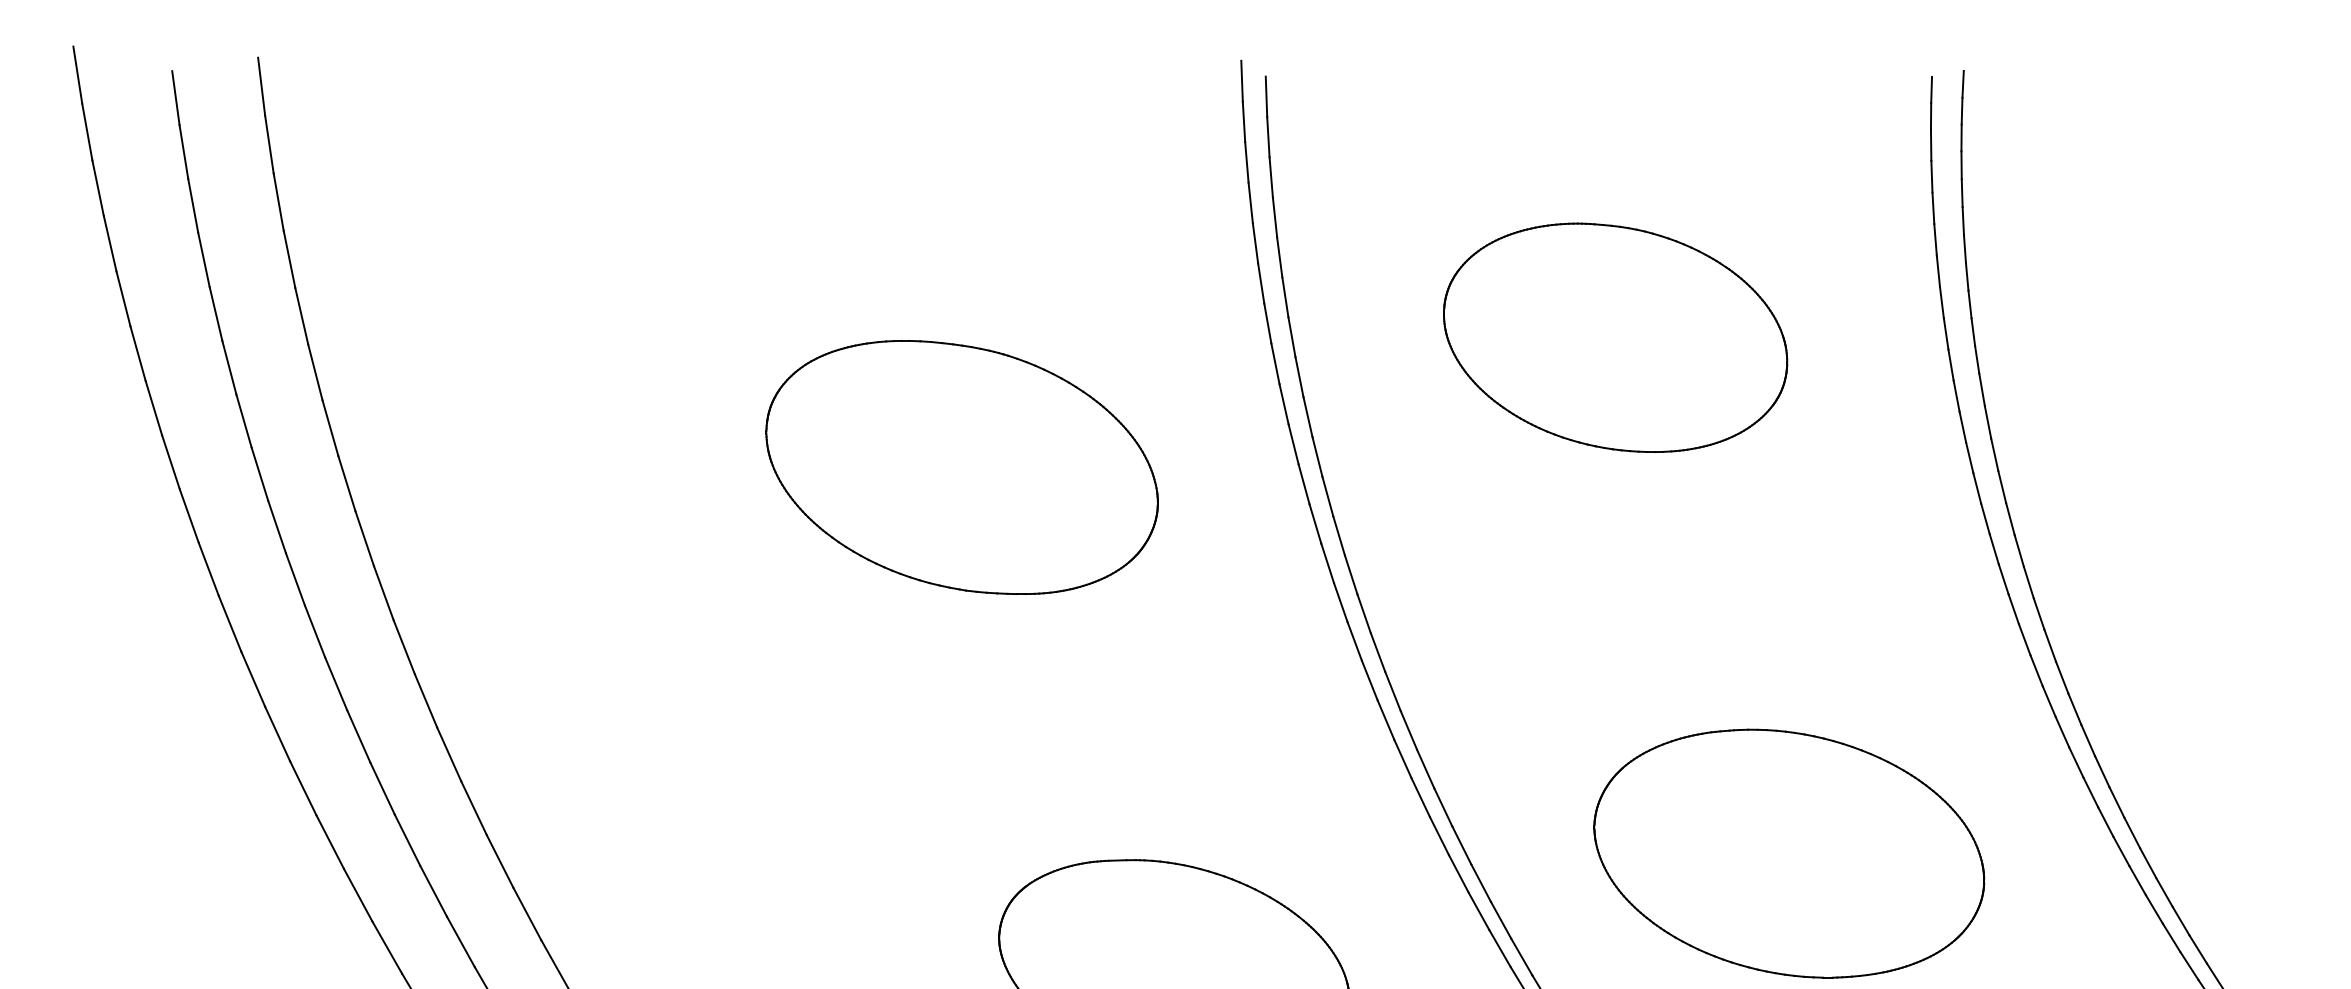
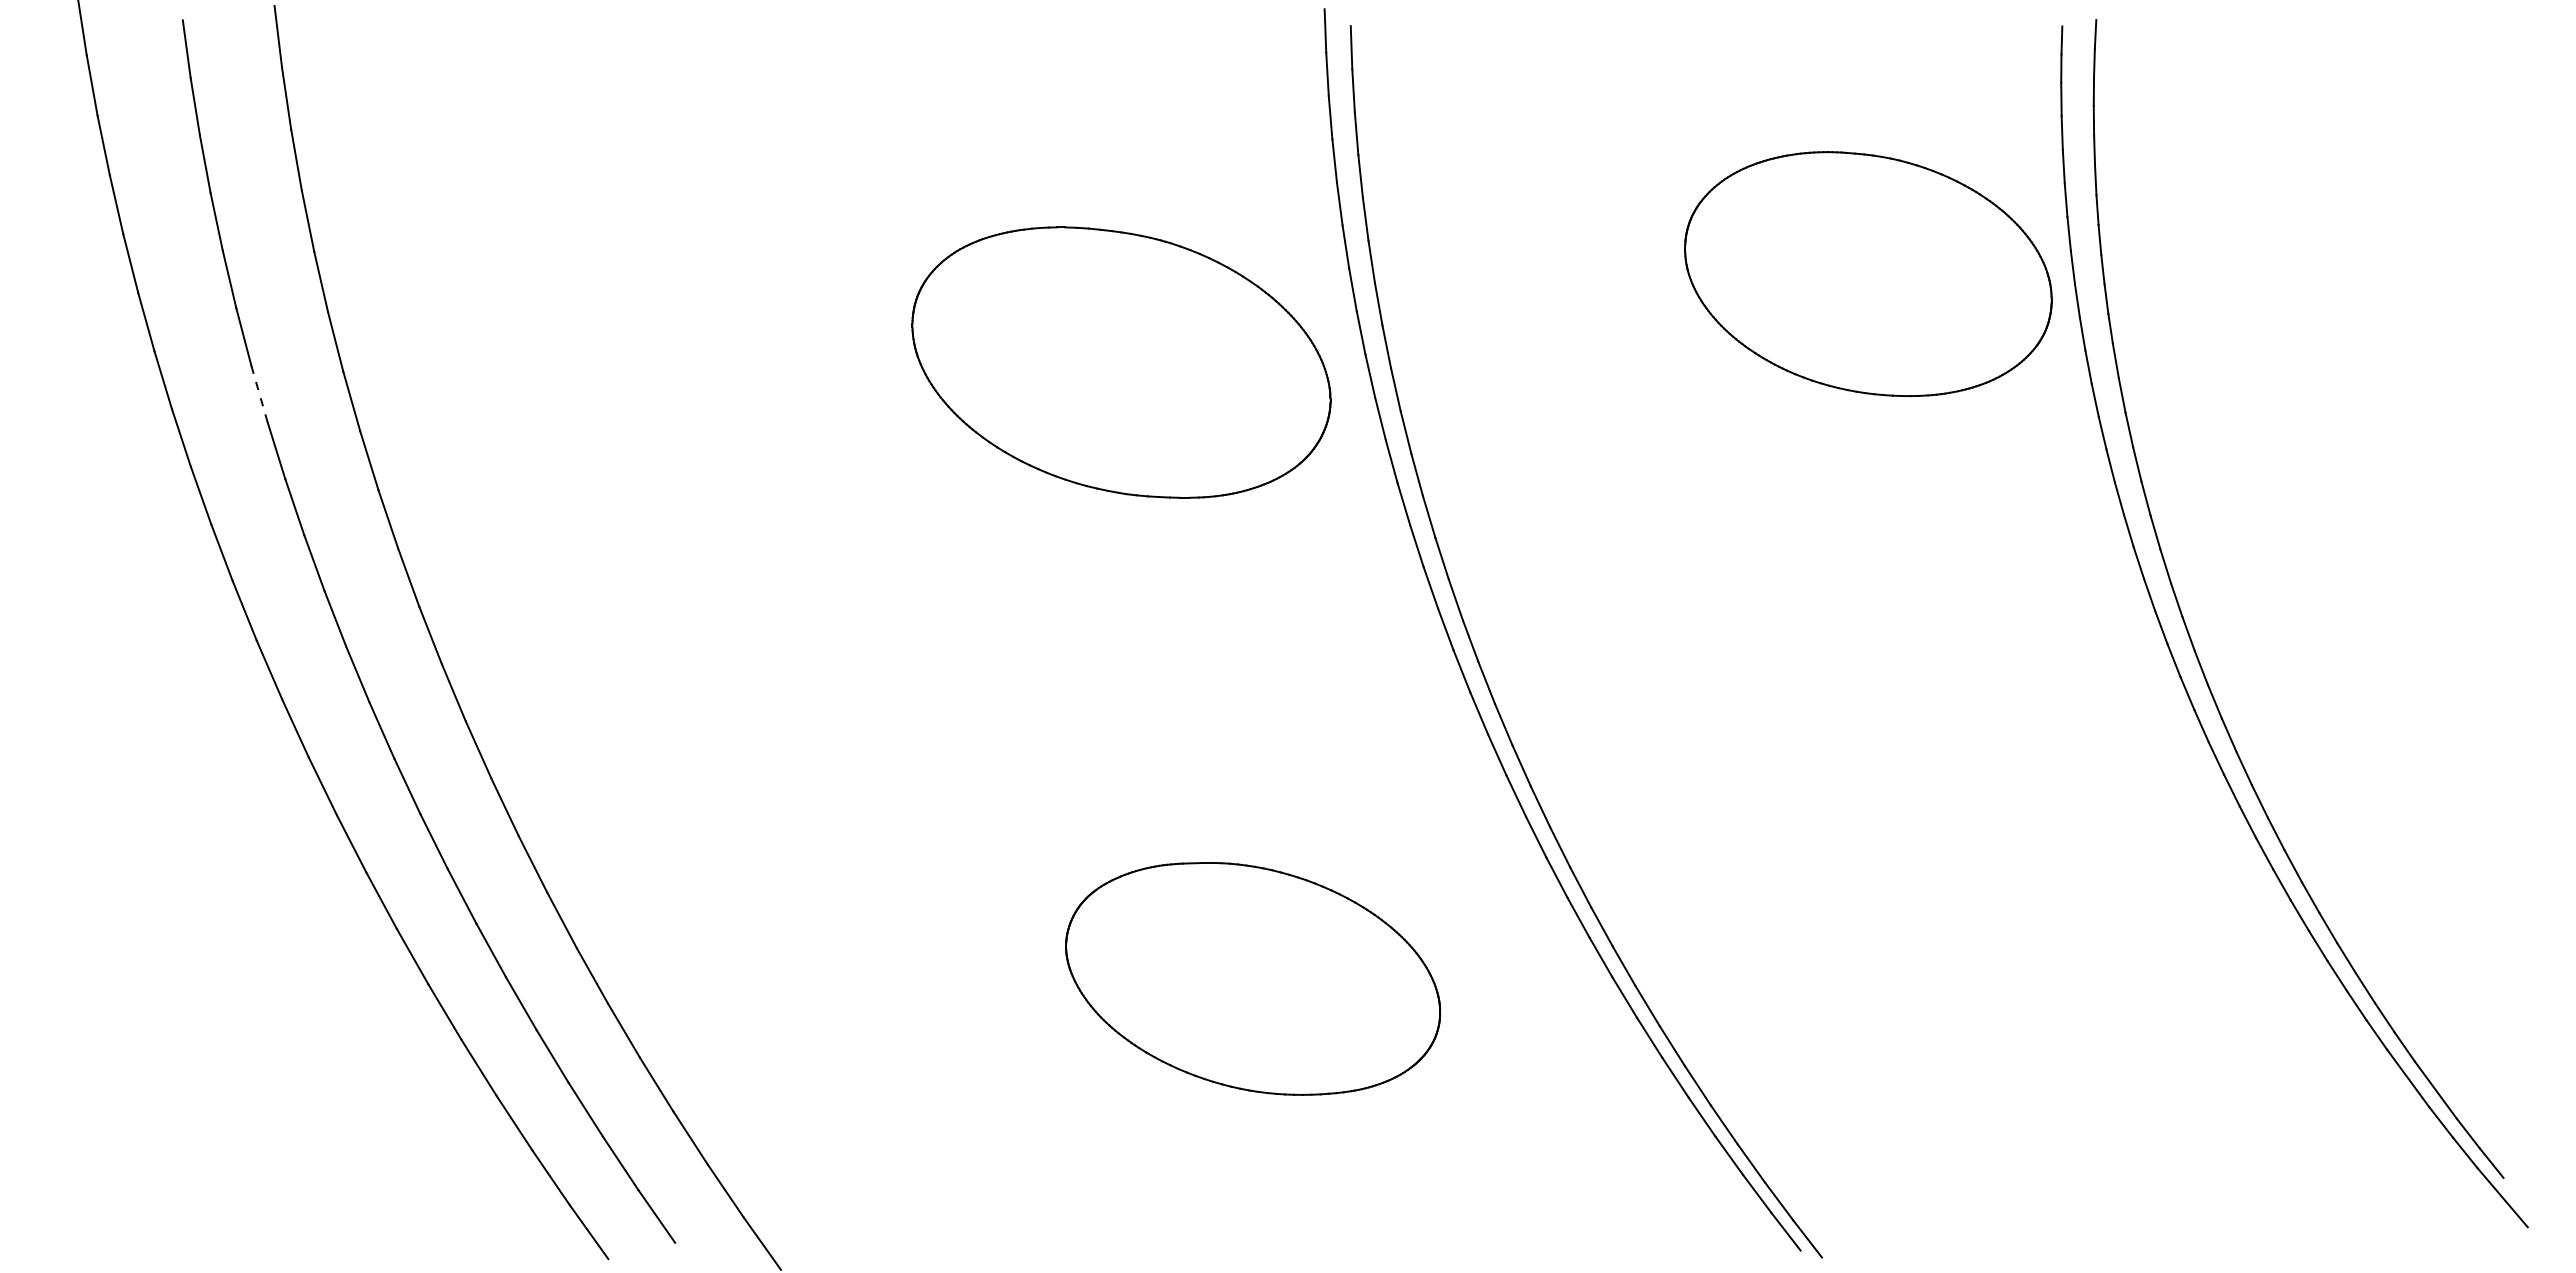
part: (1615, 338) -> (1868, 274), moved
line: (244, 421) -> (259, 394), solid -> dashed
part: (962, 467) -> (1121, 362), moved
part: (1788, 853) -> (1909, 855), removed

